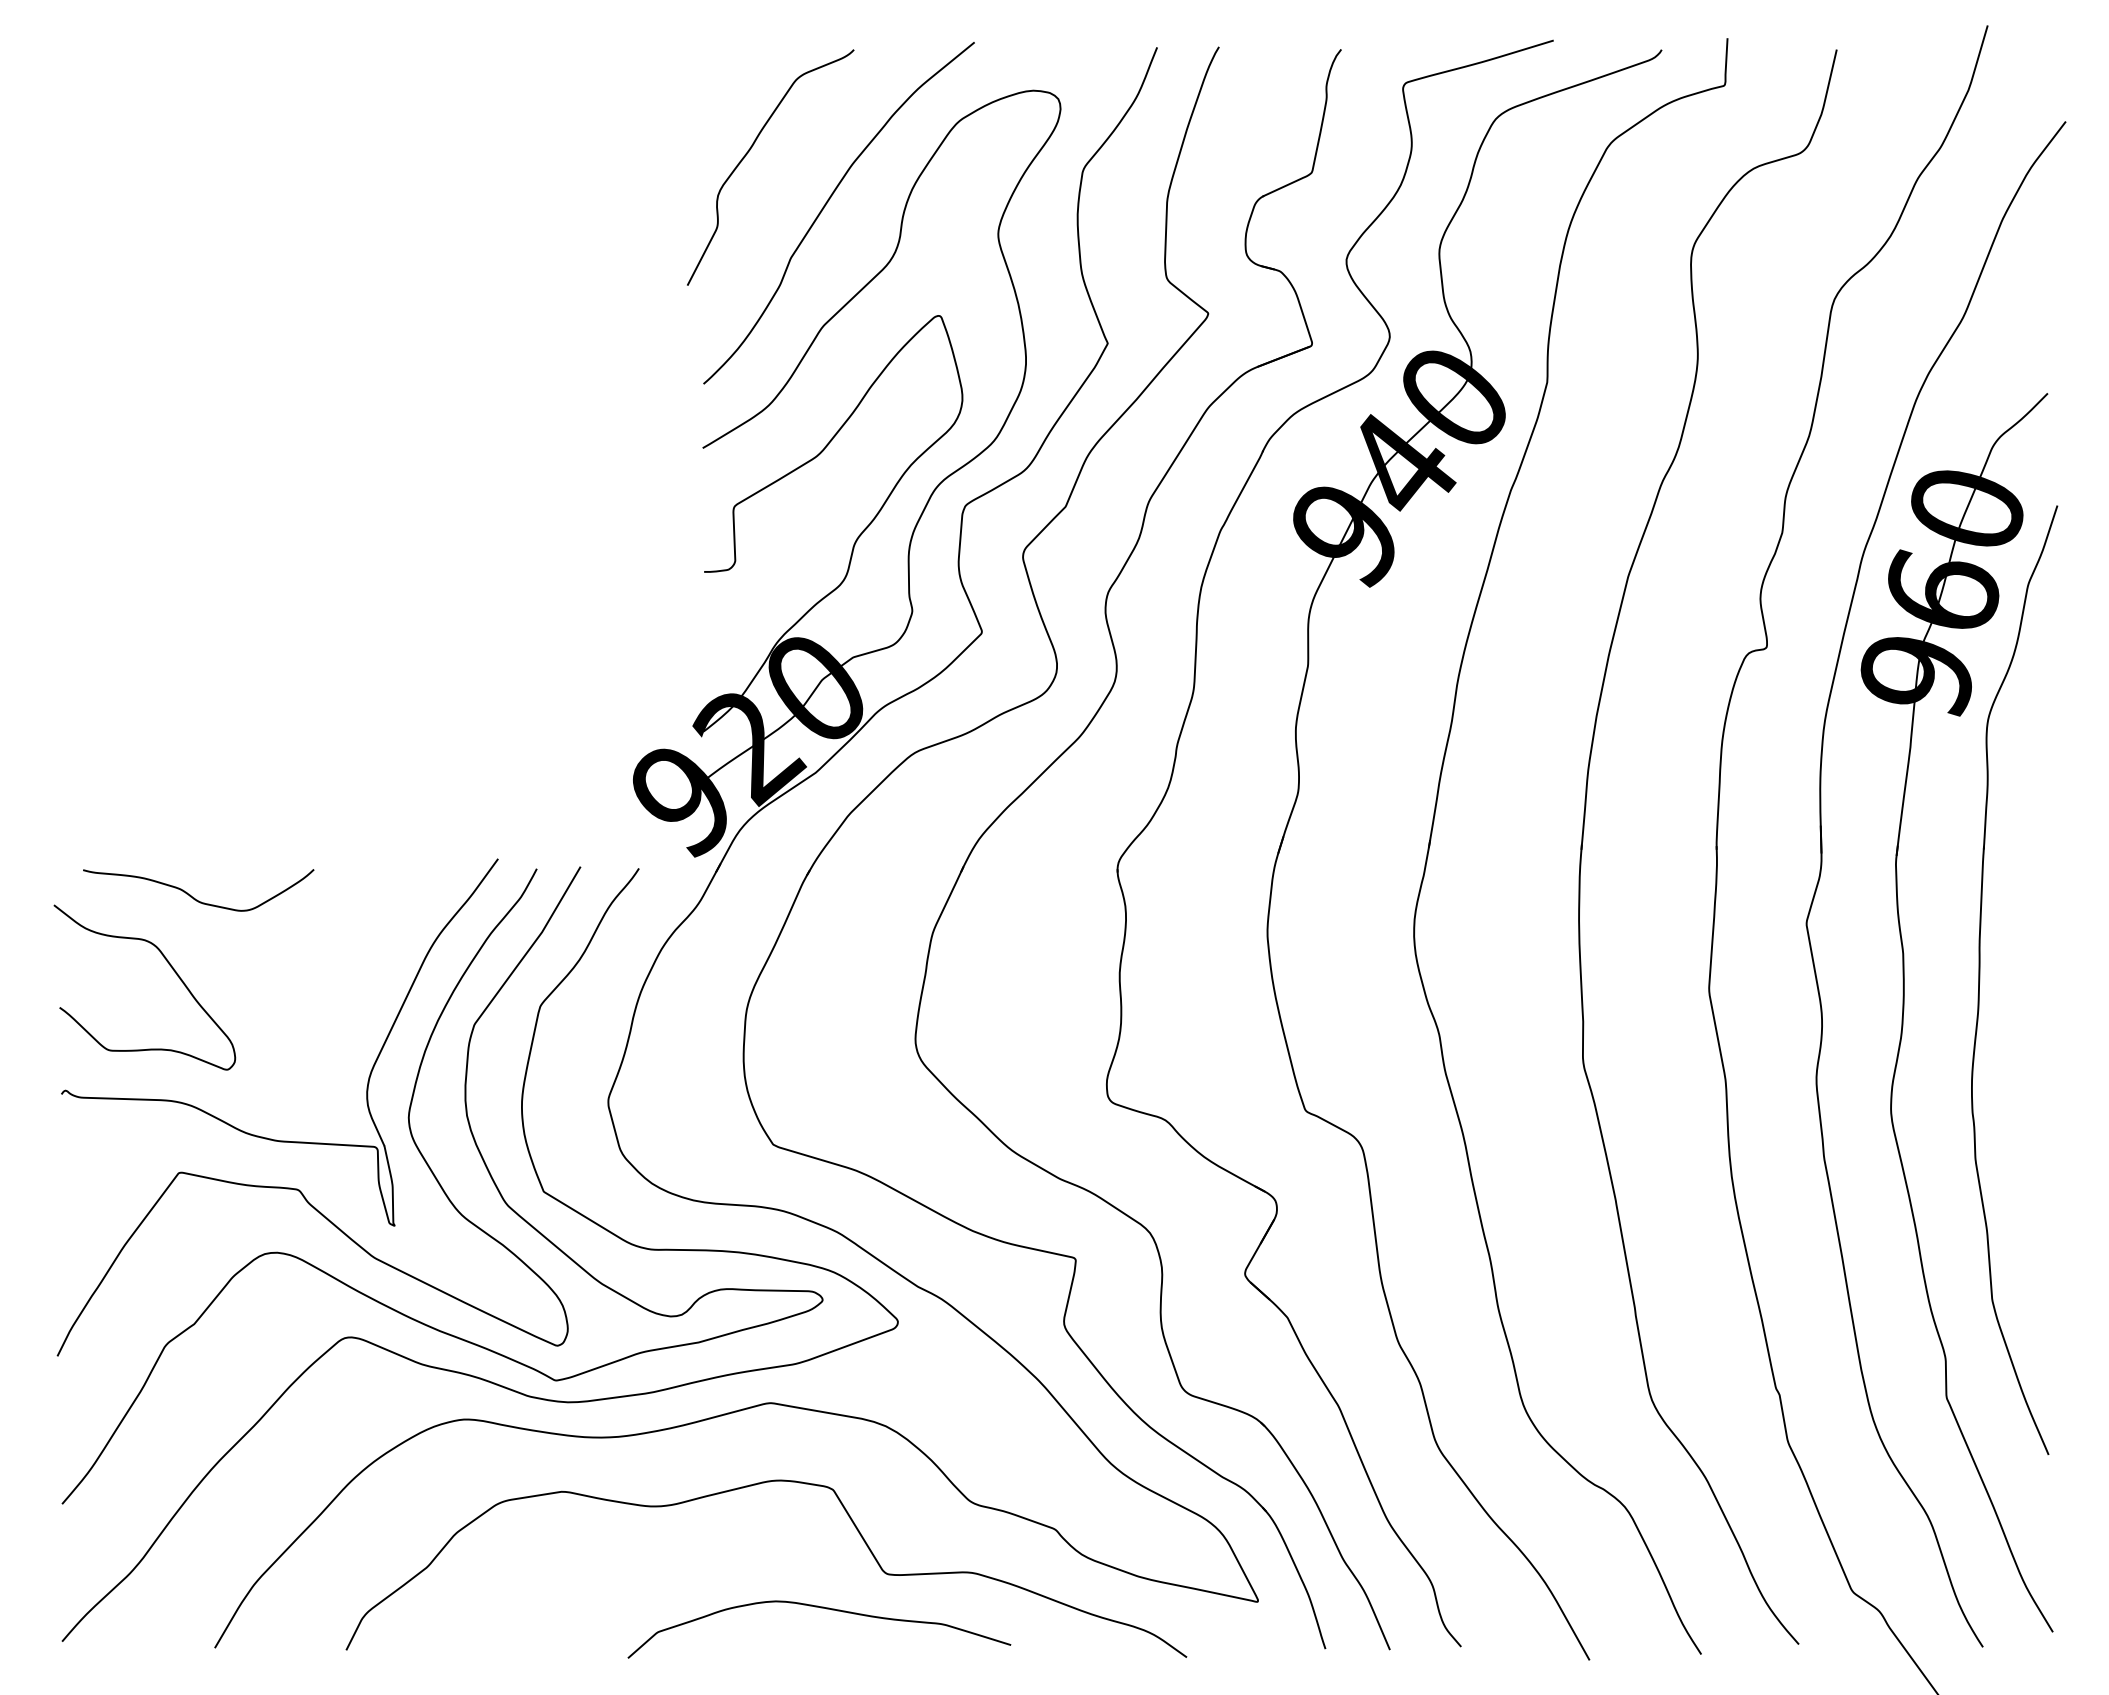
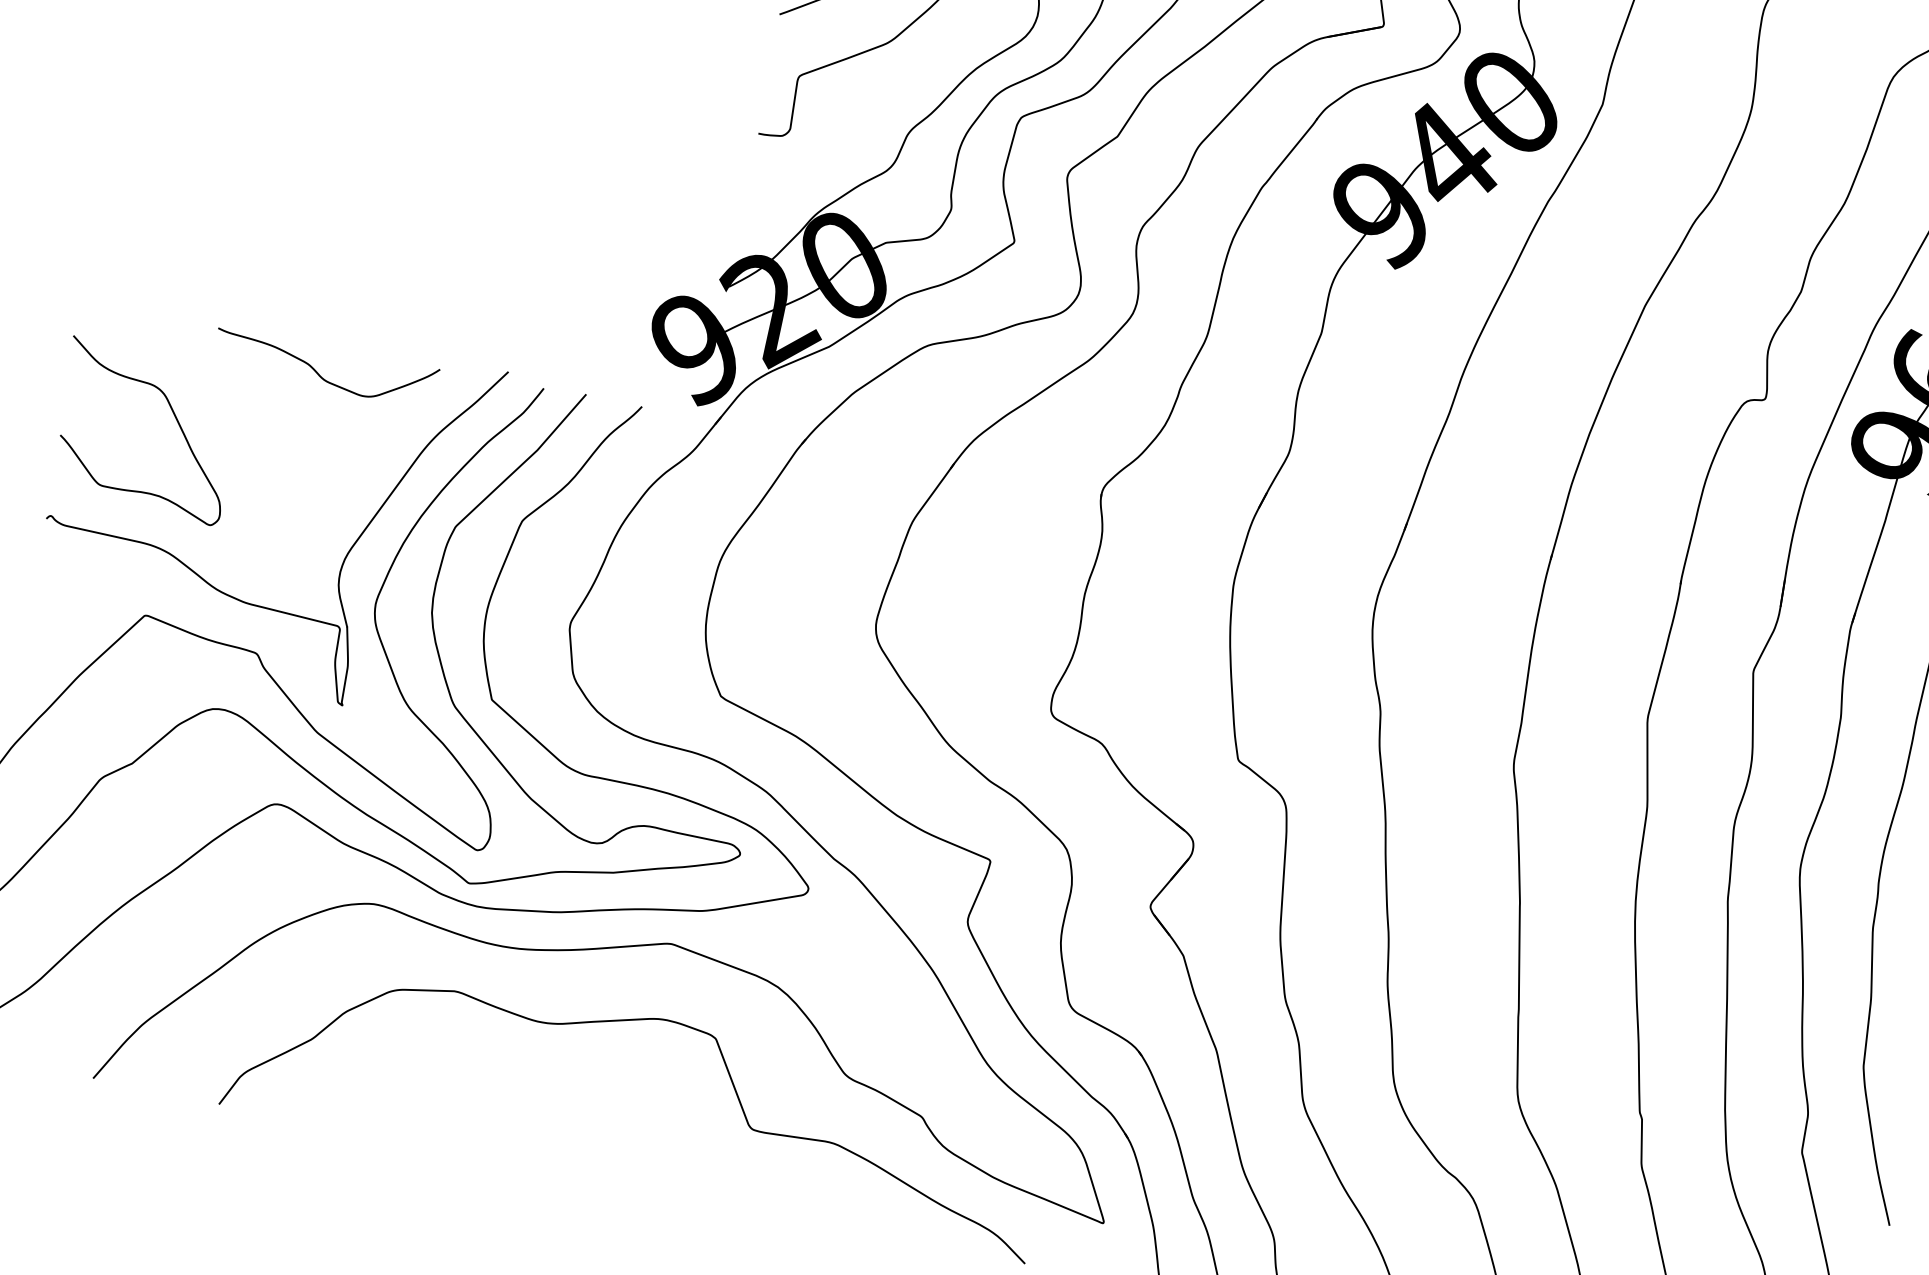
curve: (194, 897) -> (320, 374), moved
curve: (820, 1608) -> (682, 1150), removed

